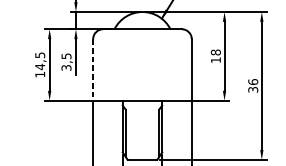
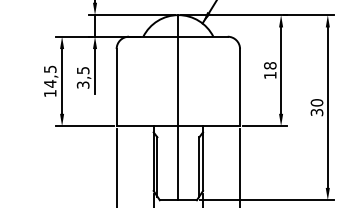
line: (93, 69) -> (116, 87), dashed -> solid
text: (252, 81) -> (316, 102), 36 -> 30
line: (142, 85) -> (178, 107), added

